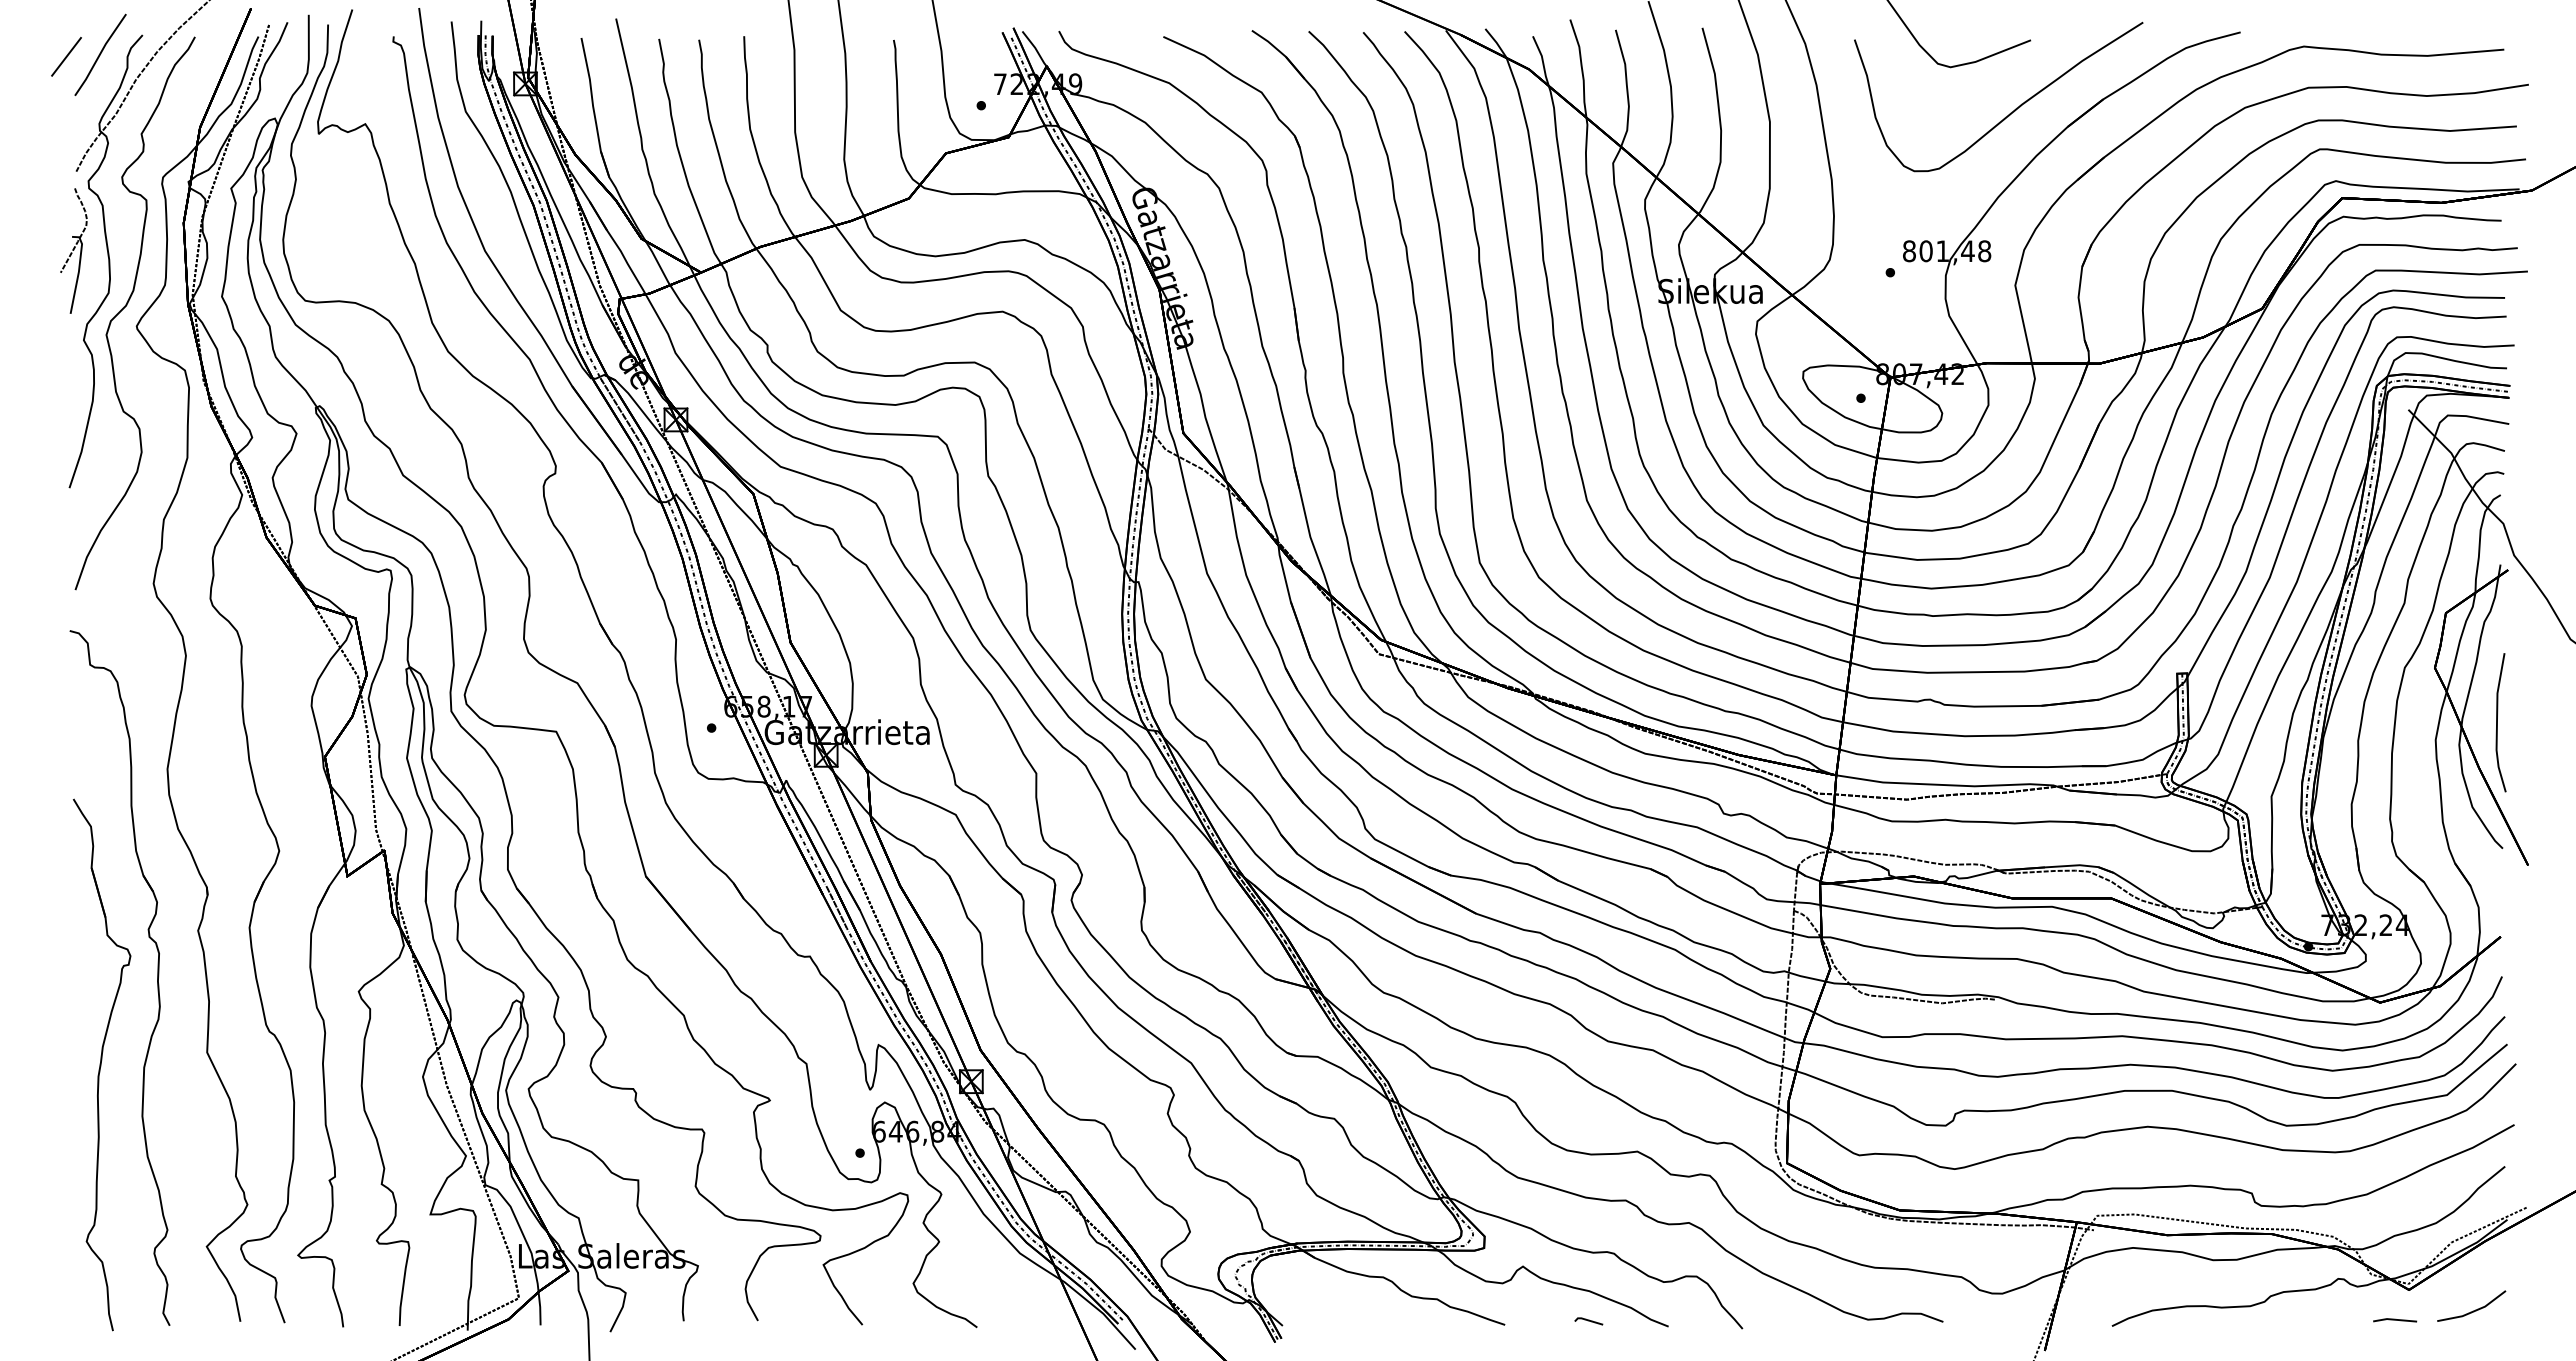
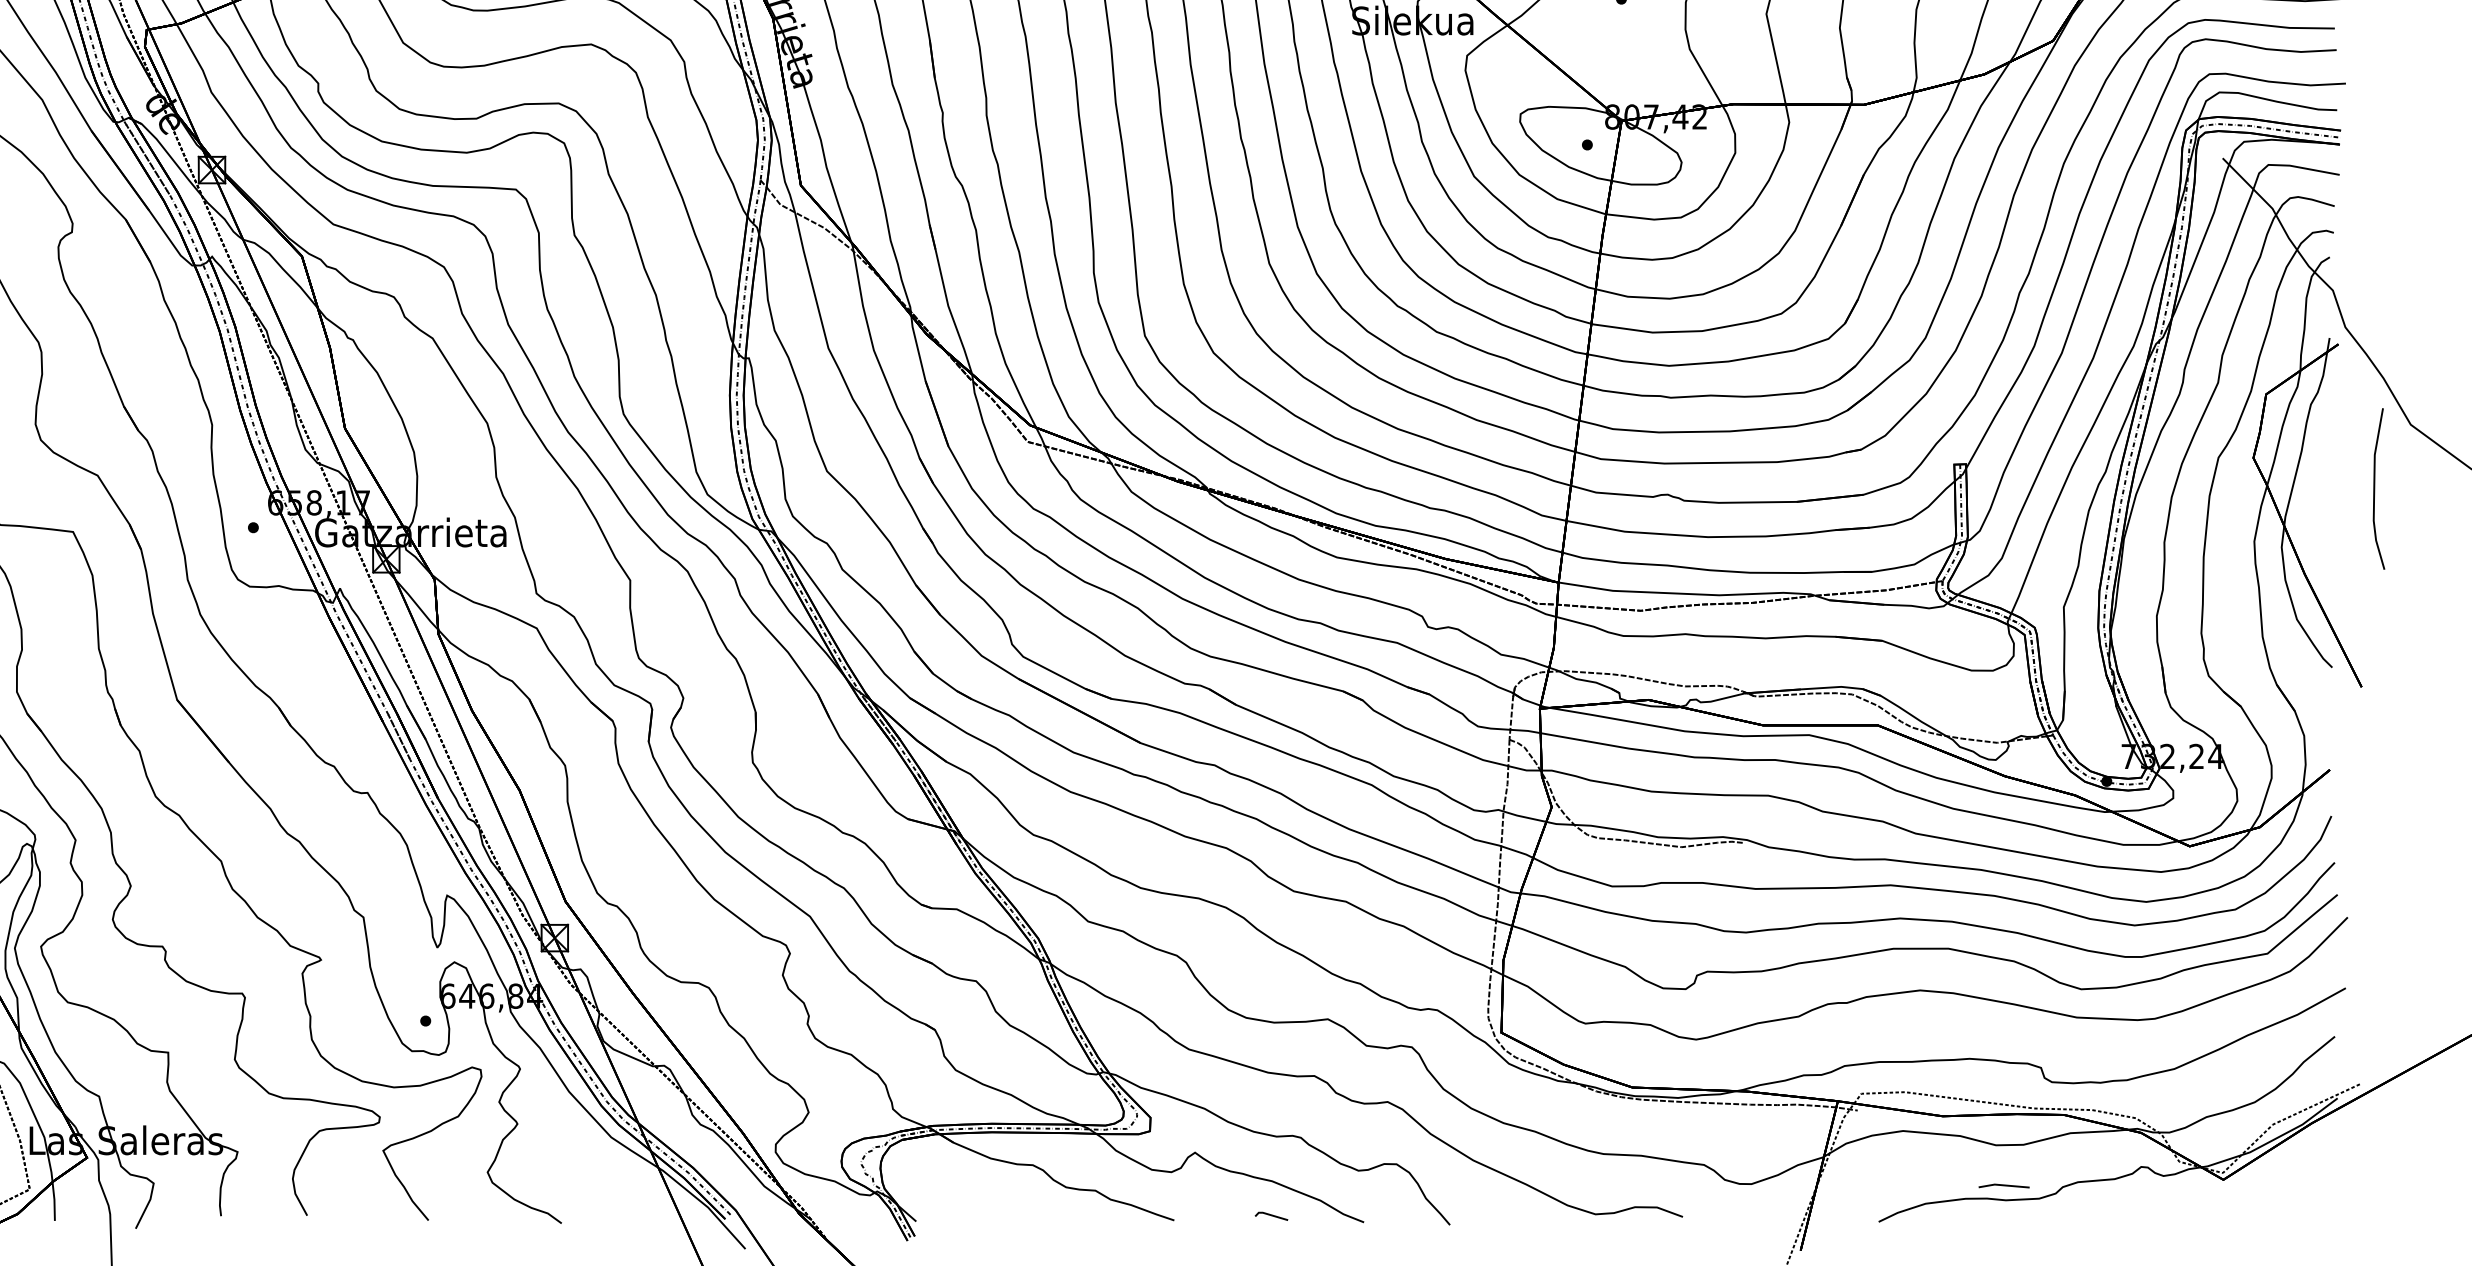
line: (2497, 722) -> (2374, 488), moved
line: (2473, 1310) -> (2298, 1203), removed
line: (2395, 1320) -> (2004, 1186), moved

